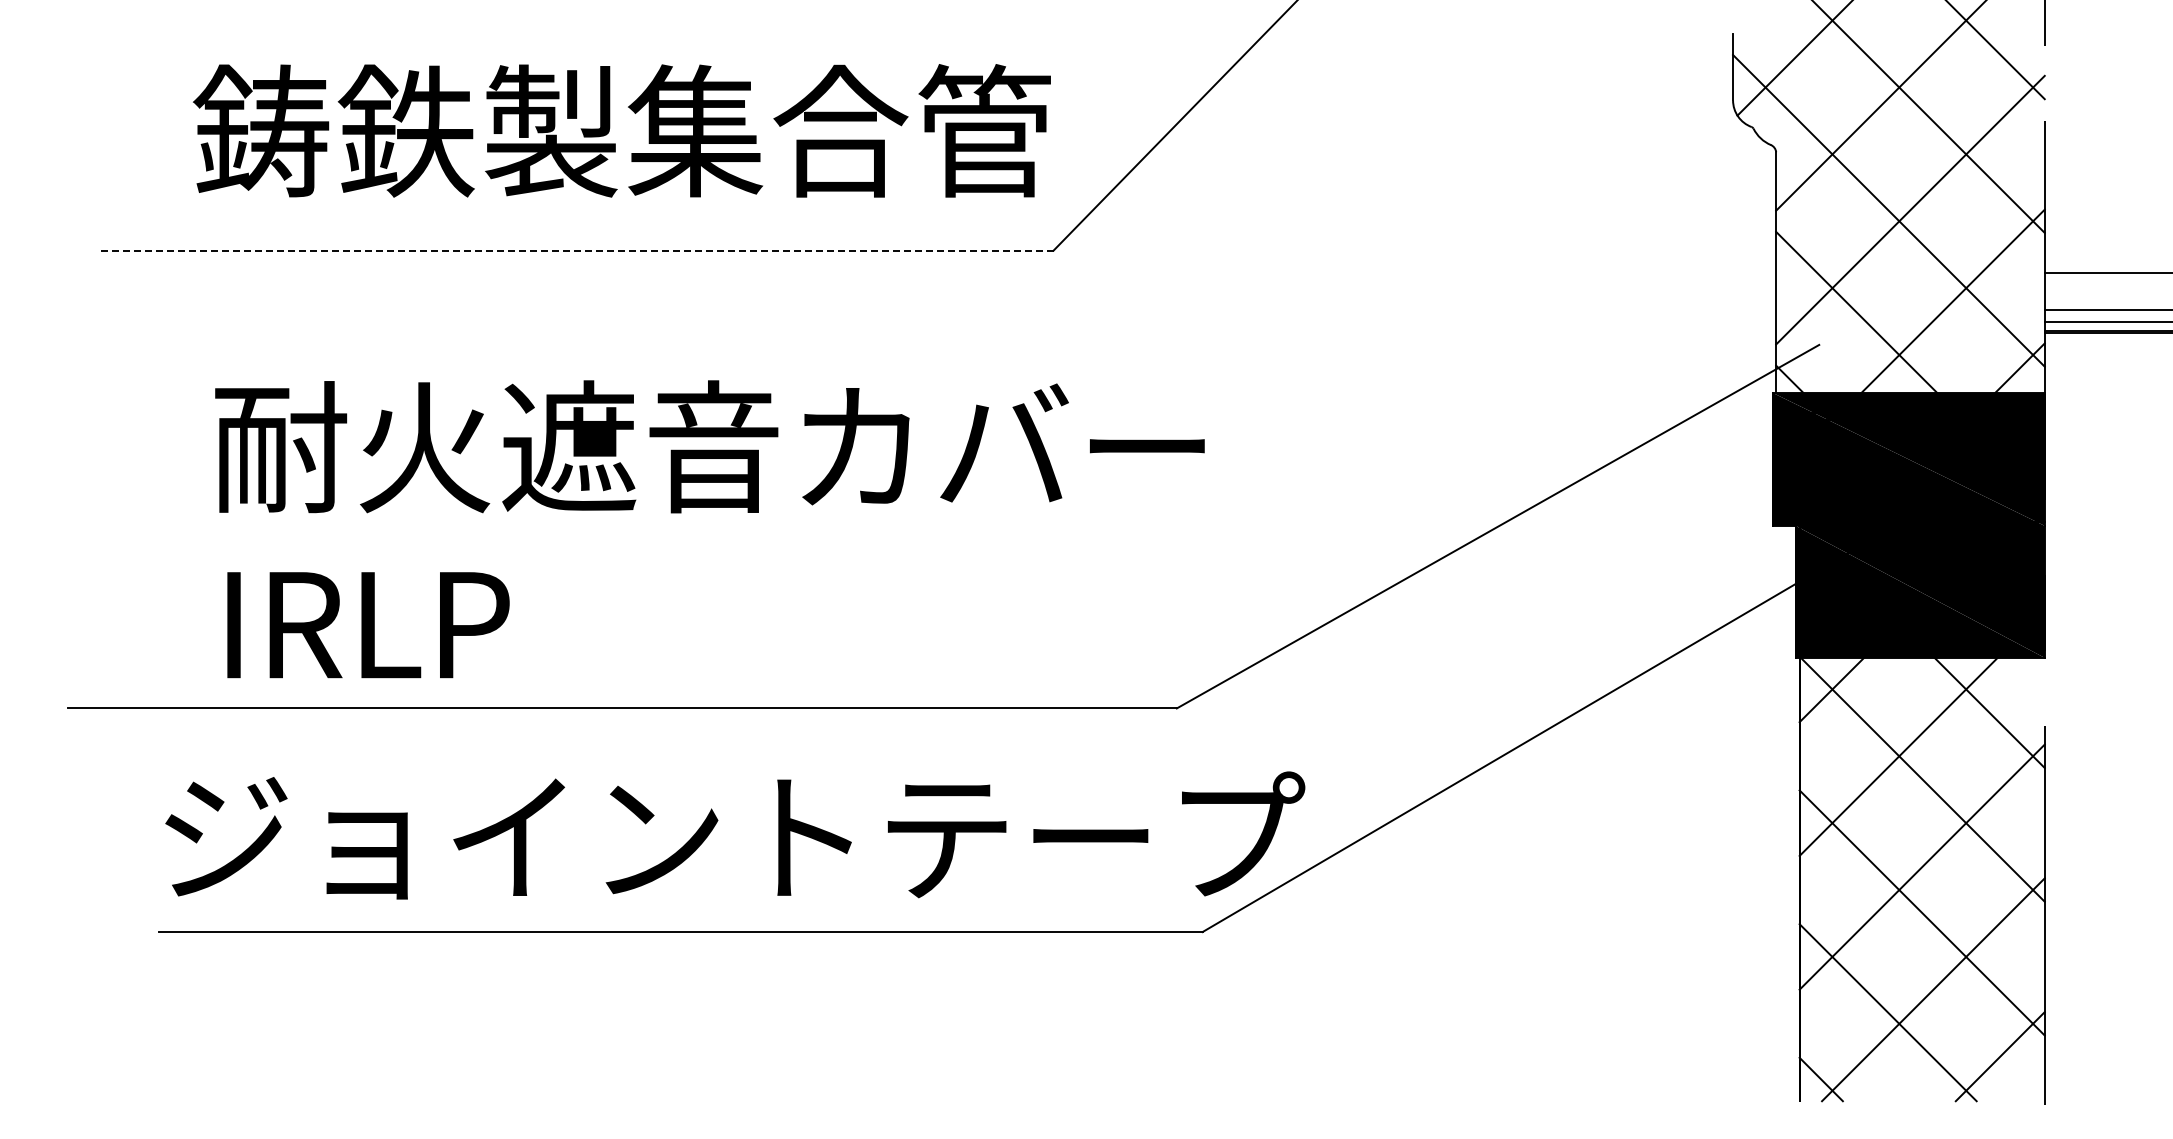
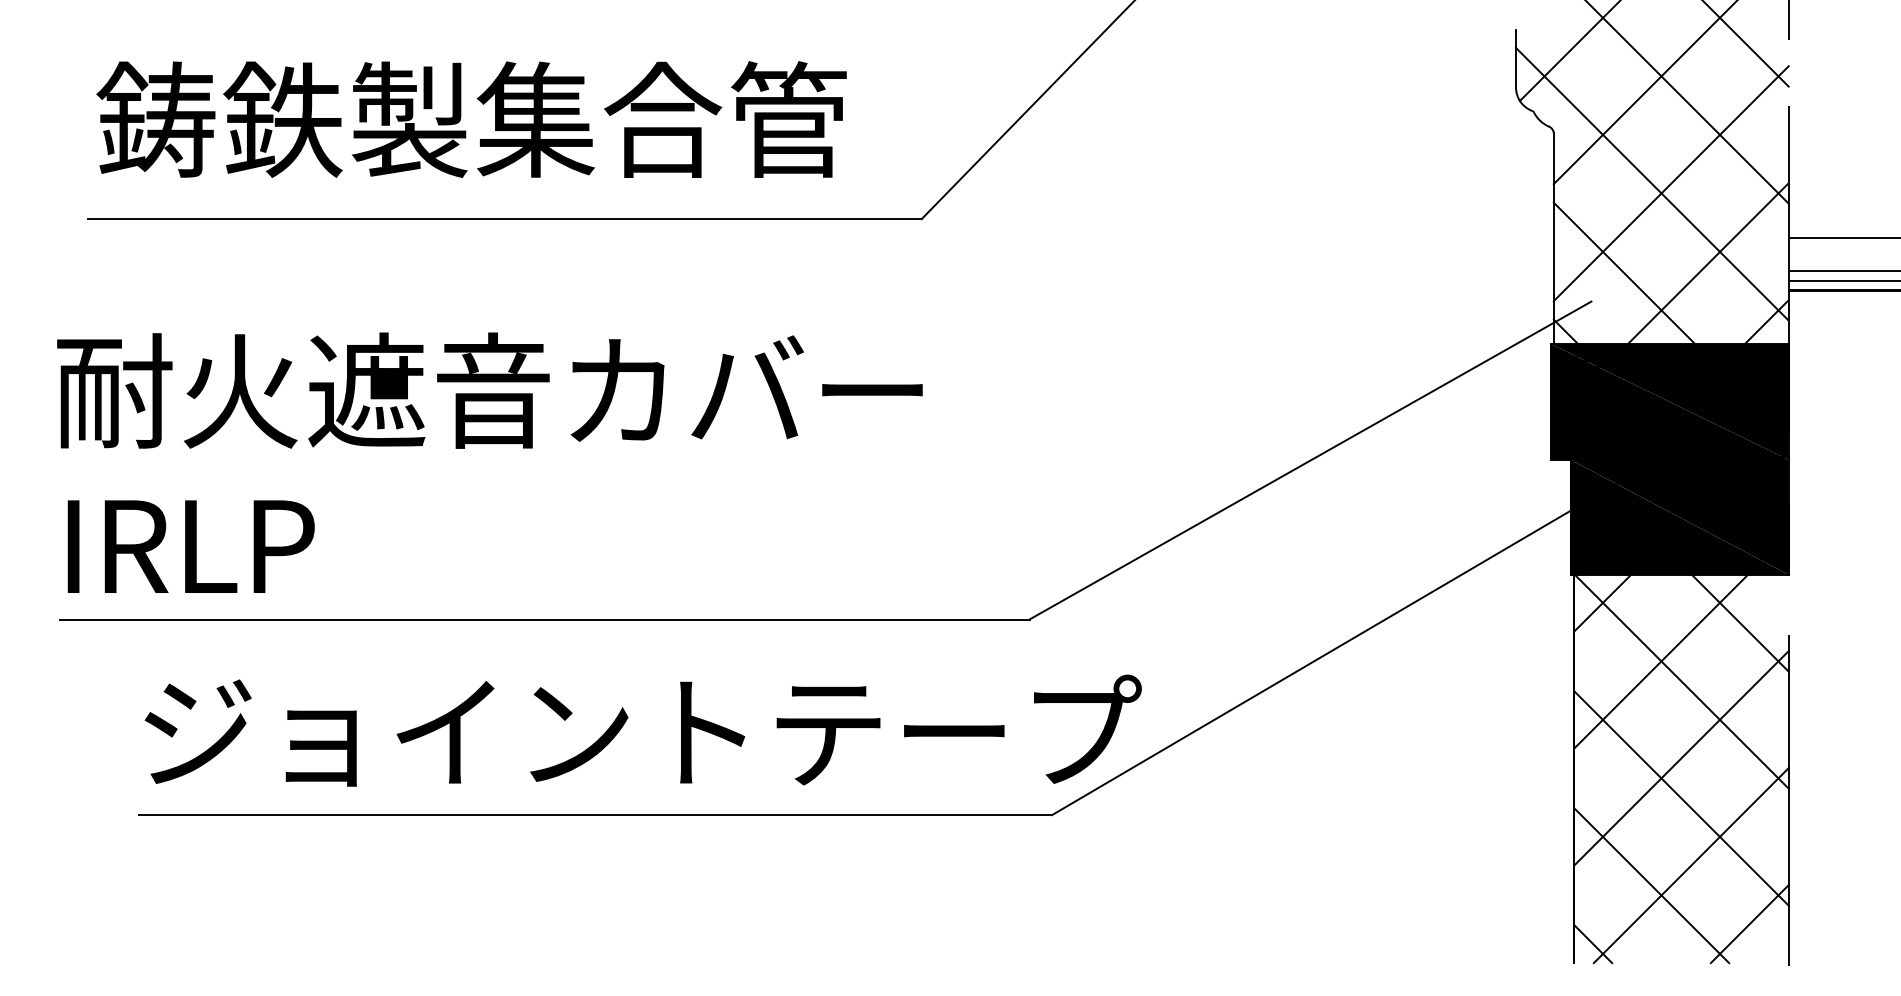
text: (621, 130) -> (471, 119), moved
line: (577, 250) -> (505, 218), dashed -> solid
text: (709, 529) -> (489, 463), moved

